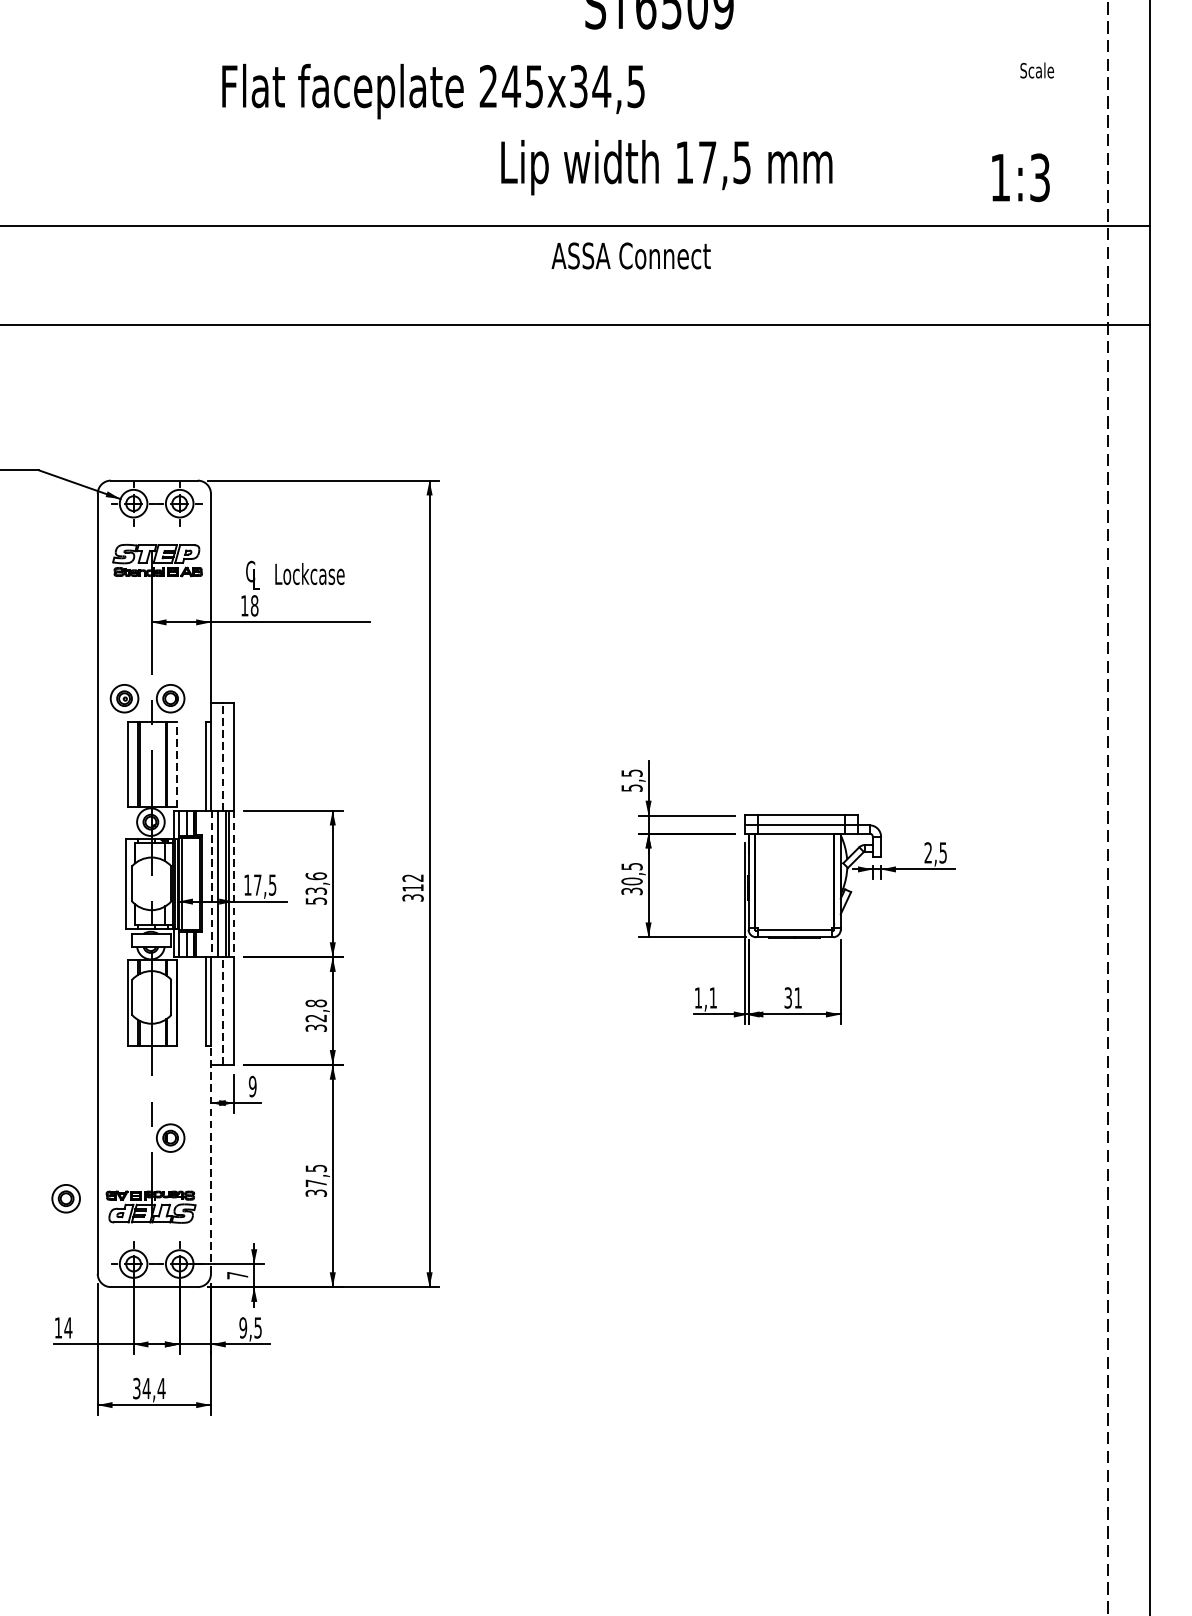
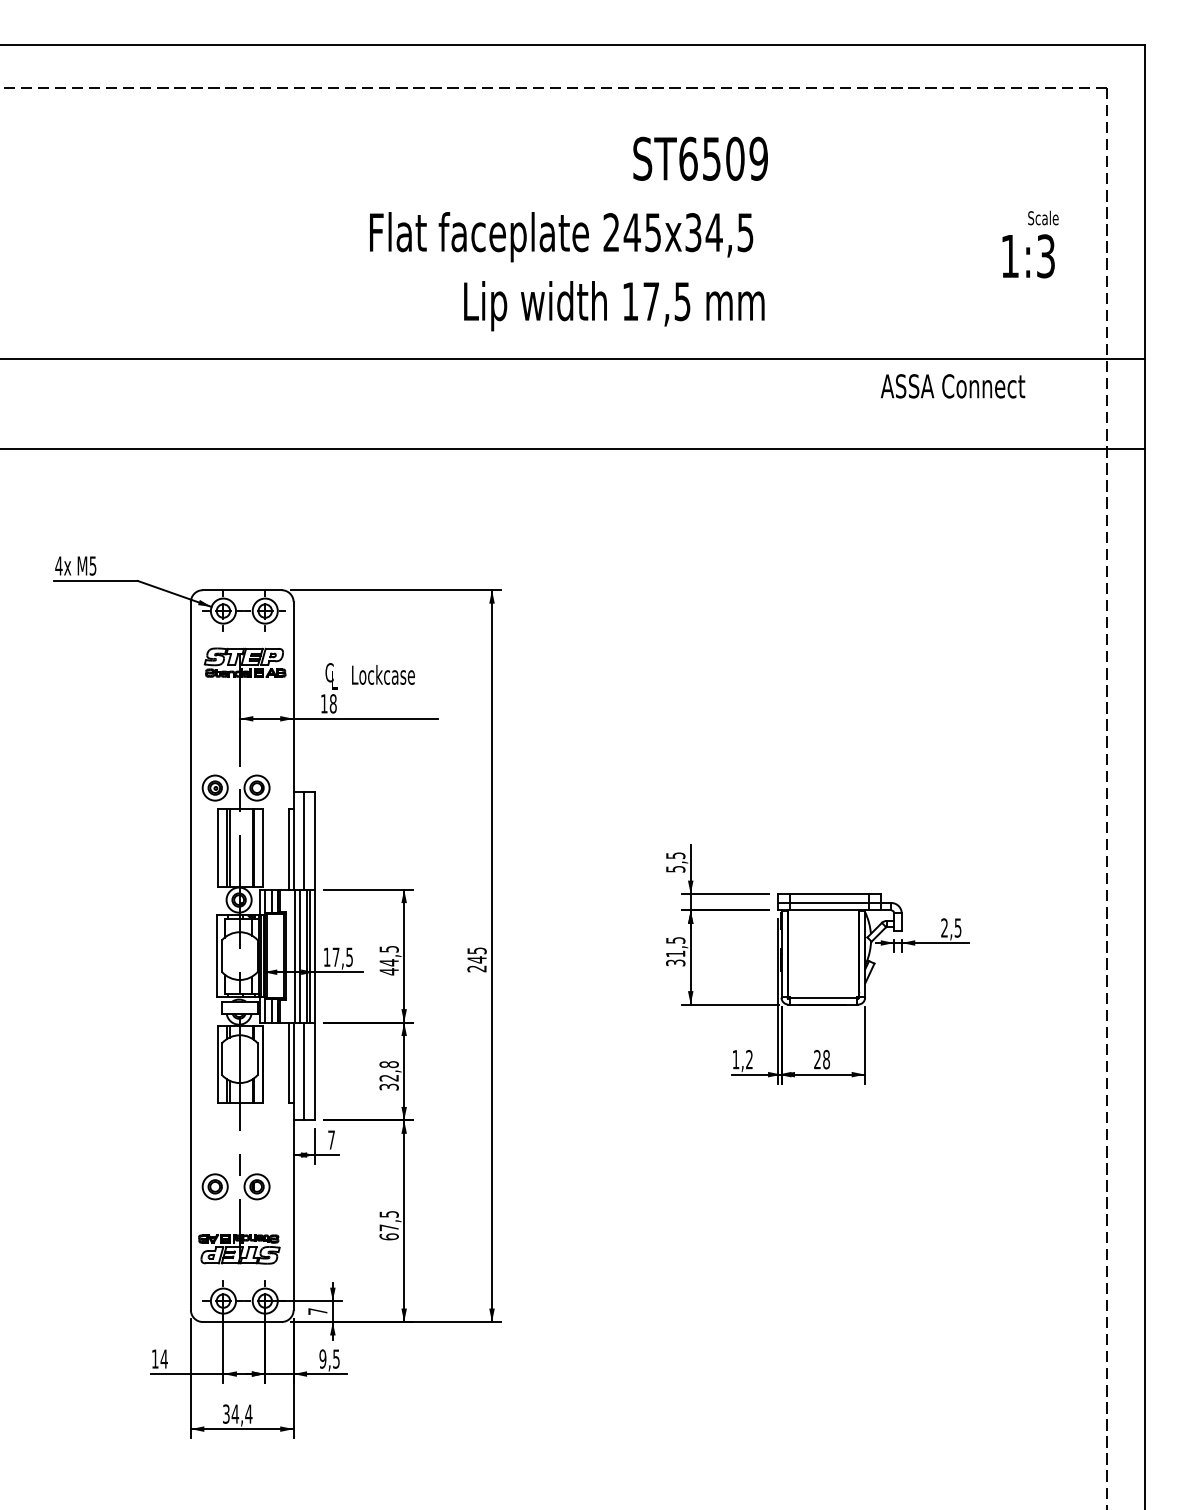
text: (433, 91) -> (561, 237), moved
text: (667, 167) -> (614, 306), moved
text: (1020, 177) -> (1028, 256), moved
text: (630, 256) -> (952, 386), moved
line: (222, 756) -> (304, 840), dashed -> solid
line: (177, 764) -> (263, 847), dashed -> solid
text: (631, 880) -> (675, 953), 30,5 -> 31,5
line: (211, 884) -> (294, 956), dashed -> solid
line: (233, 884) -> (314, 956), dashed -> solid
text: (412, 887) -> (476, 959), 312 -> 245
text: (315, 888) -> (388, 960), 53,6 -> 44,5
text: (713, 997) -> (749, 1059), 1,1 -> 1,2
text: (792, 997) -> (821, 1059), 31 -> 28
line: (222, 1011) -> (304, 1071), dashed -> solid
text: (252, 1085) -> (331, 1139), 9 -> 7
line: (210, 1159) -> (293, 1206), dashed -> solid
text: (315, 1192) -> (388, 1236), 37,5 -> 67,5
part: (65, 1198) -> (214, 1186), moved

